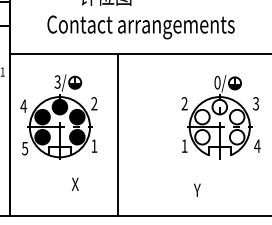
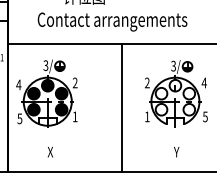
text: (217, 82) -> (173, 66), 0/ -> 3/
text: (255, 103) -> (203, 82), 3 -> 4
line: (118, 134) -> (122, 107), moved
text: (257, 145) -> (205, 116), 4 -> 5
text: (74, 183) -> (49, 151), moved
text: (197, 189) -> (176, 151), moved

